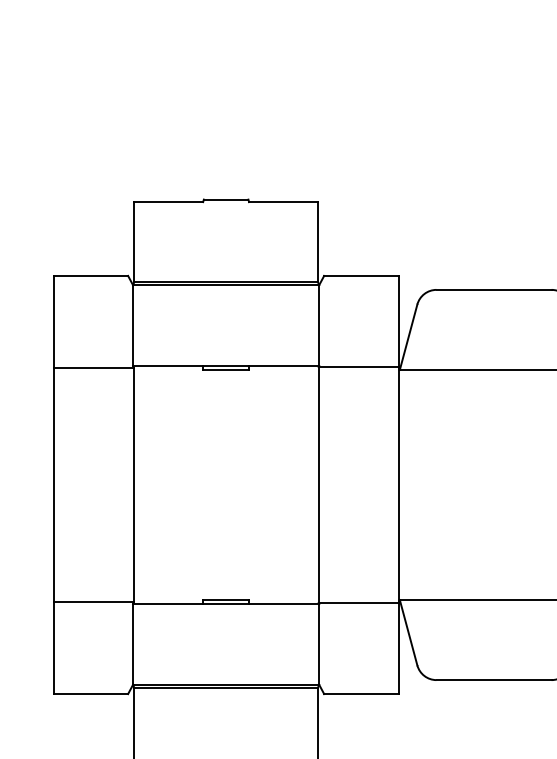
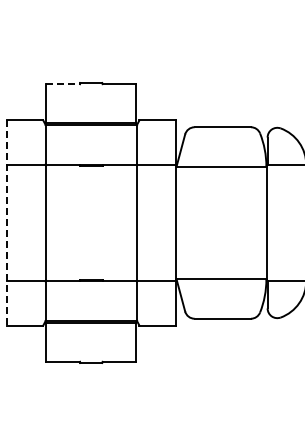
line: (169, 202) -> (63, 84), solid -> dashed
line: (53, 486) -> (6, 223), solid -> dashed

